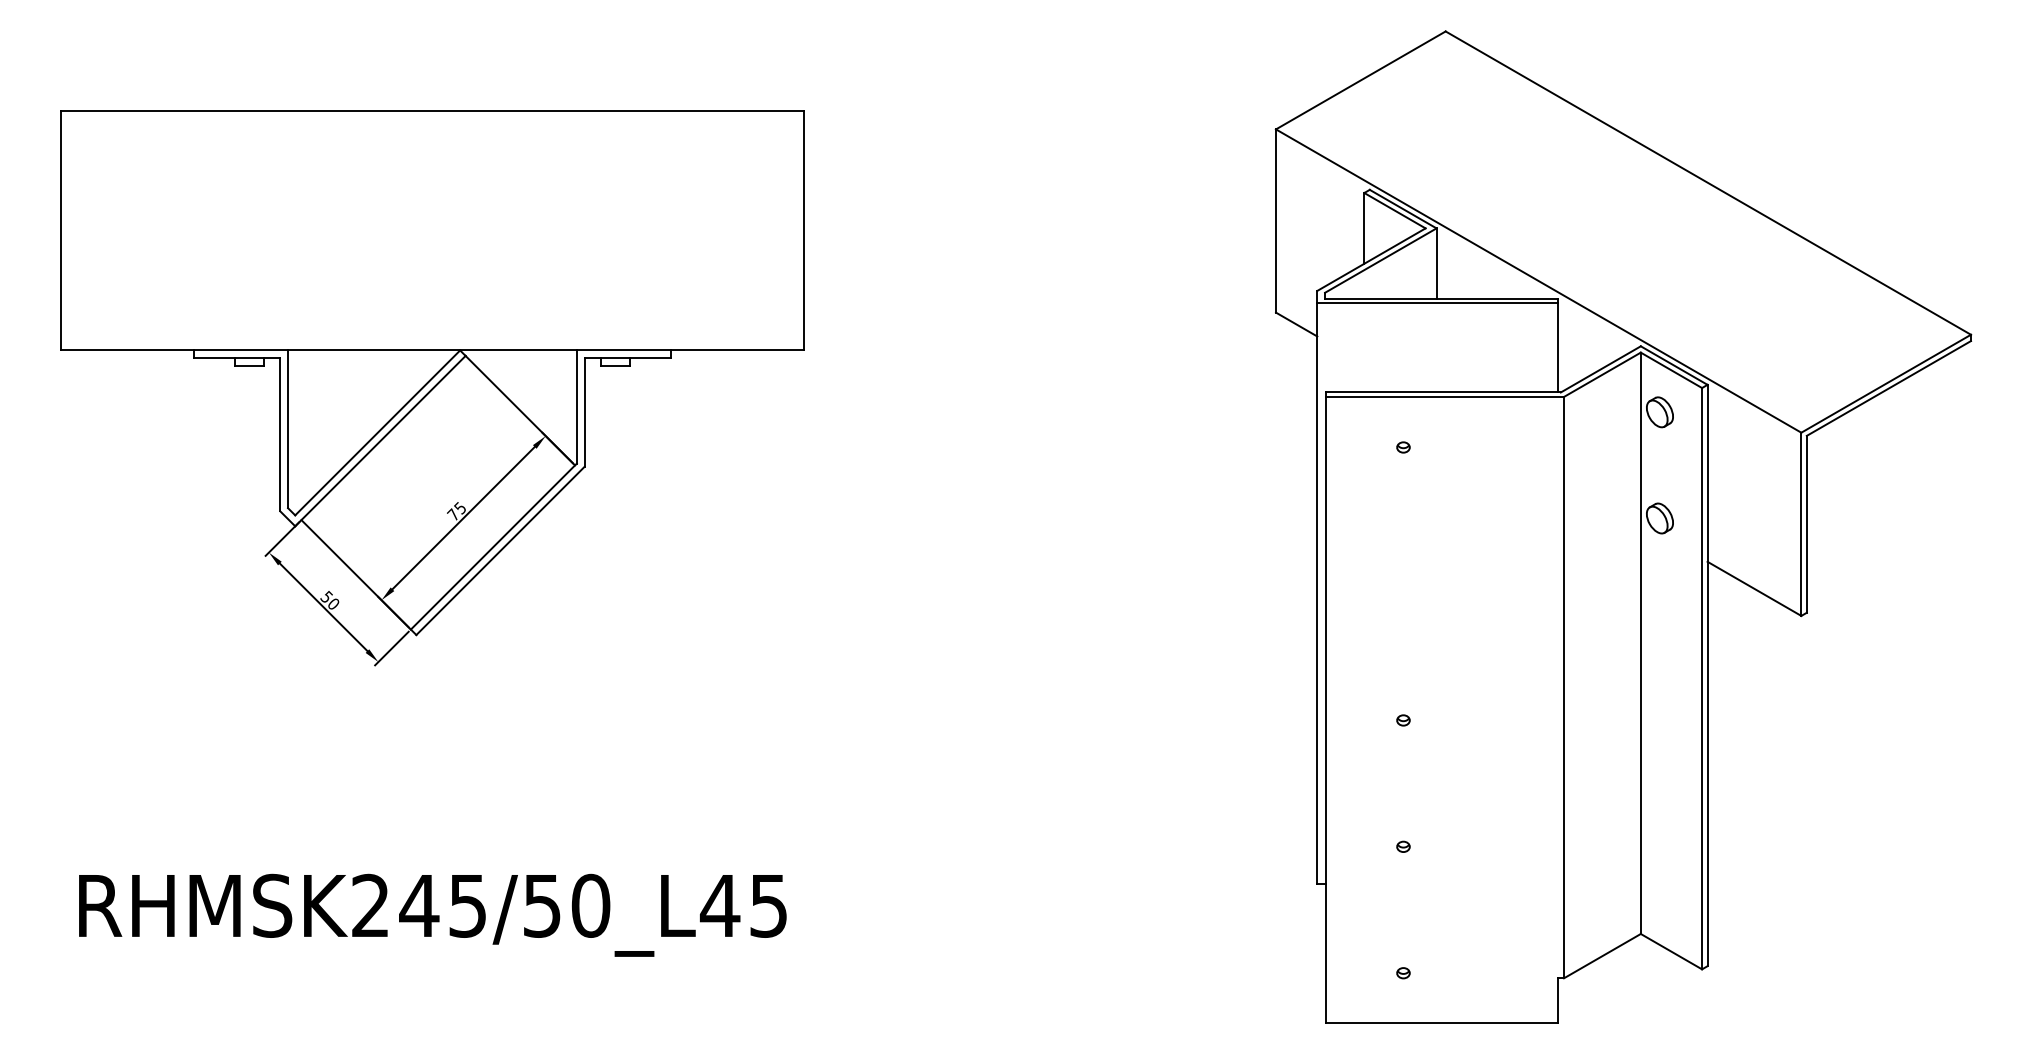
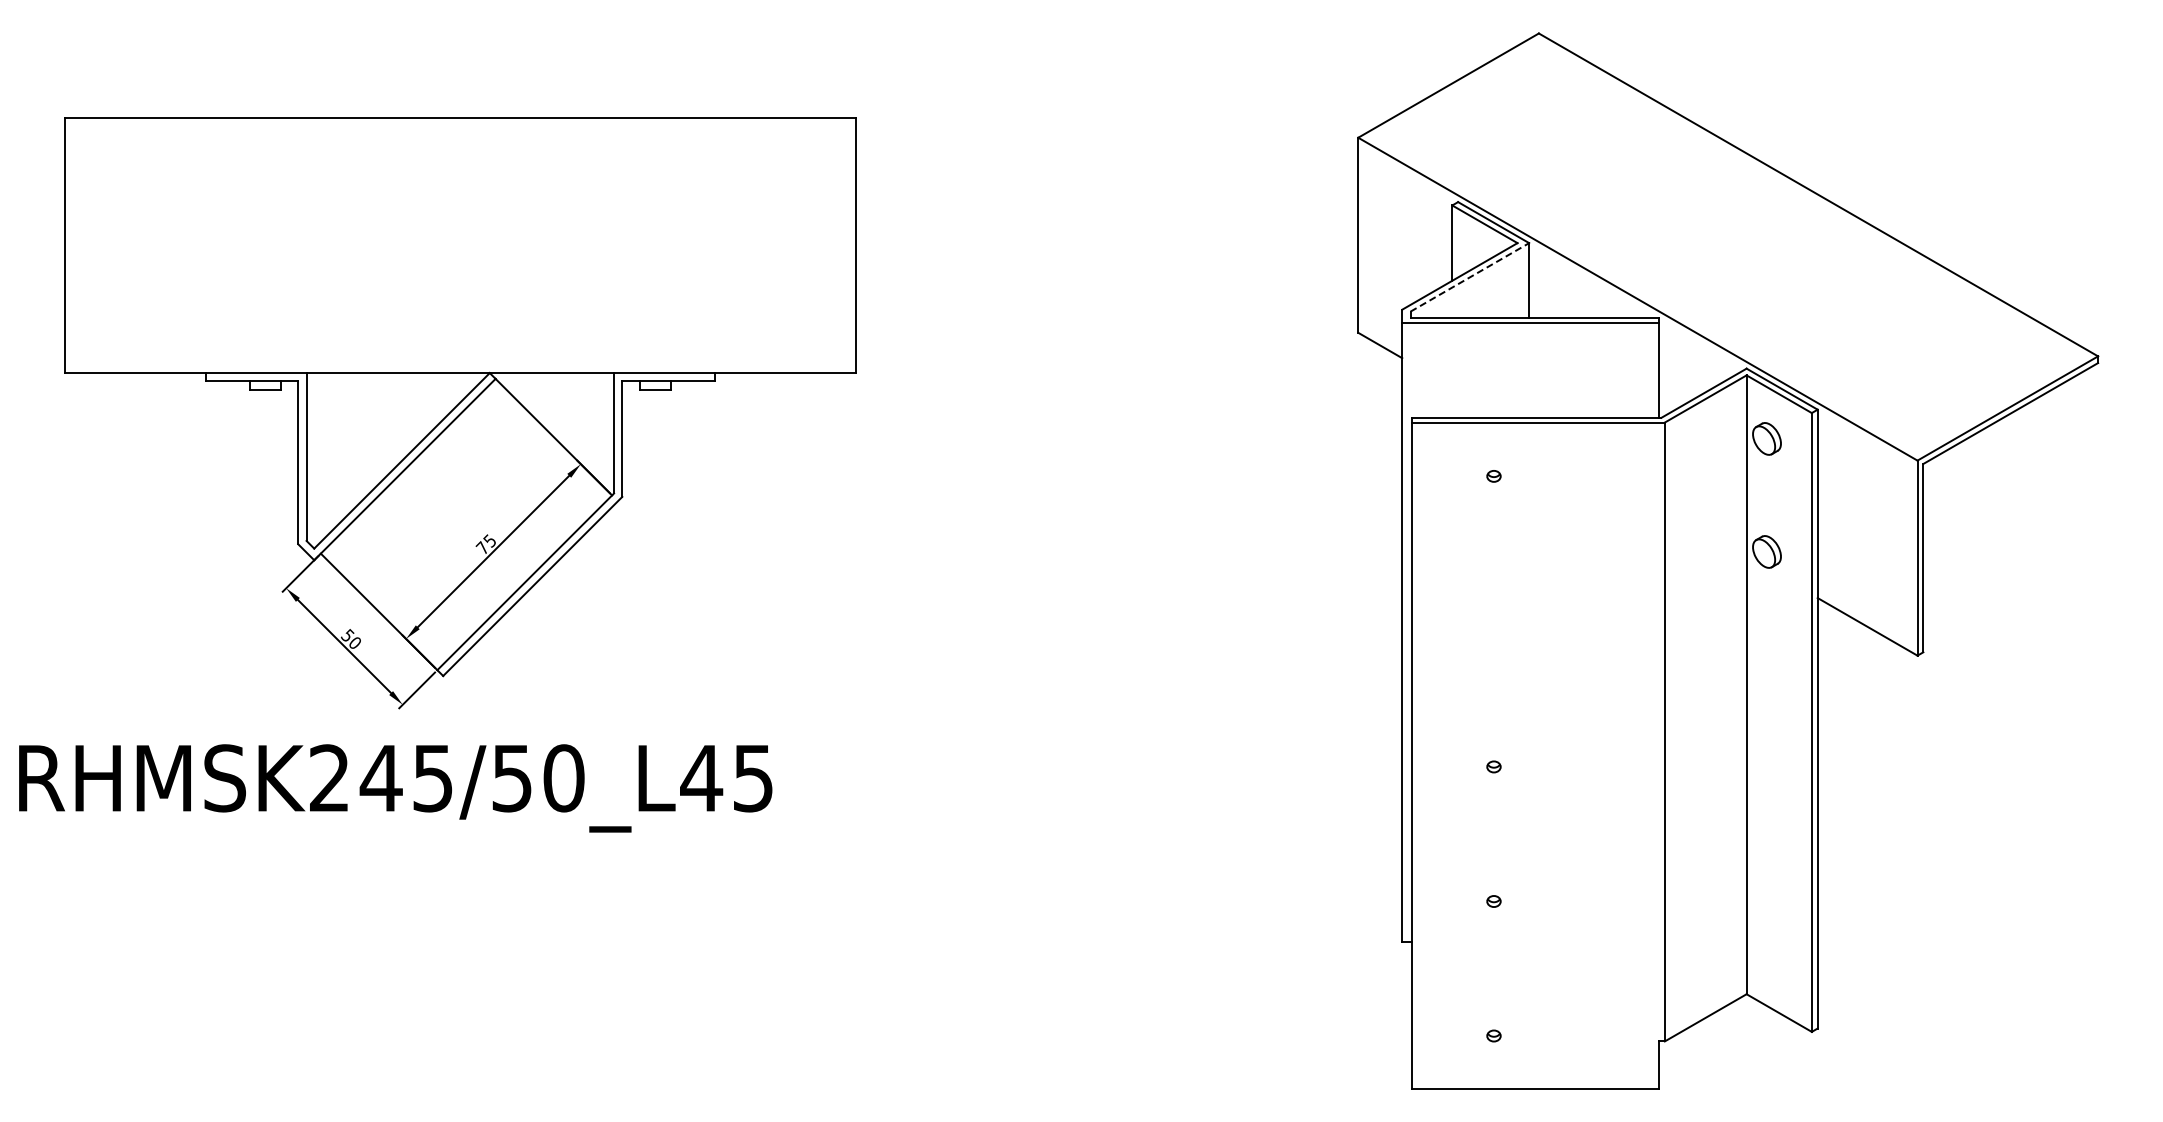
line: (1380, 260) -> (1469, 277), solid -> dashed
text: (432, 915) -> (395, 788), moved

